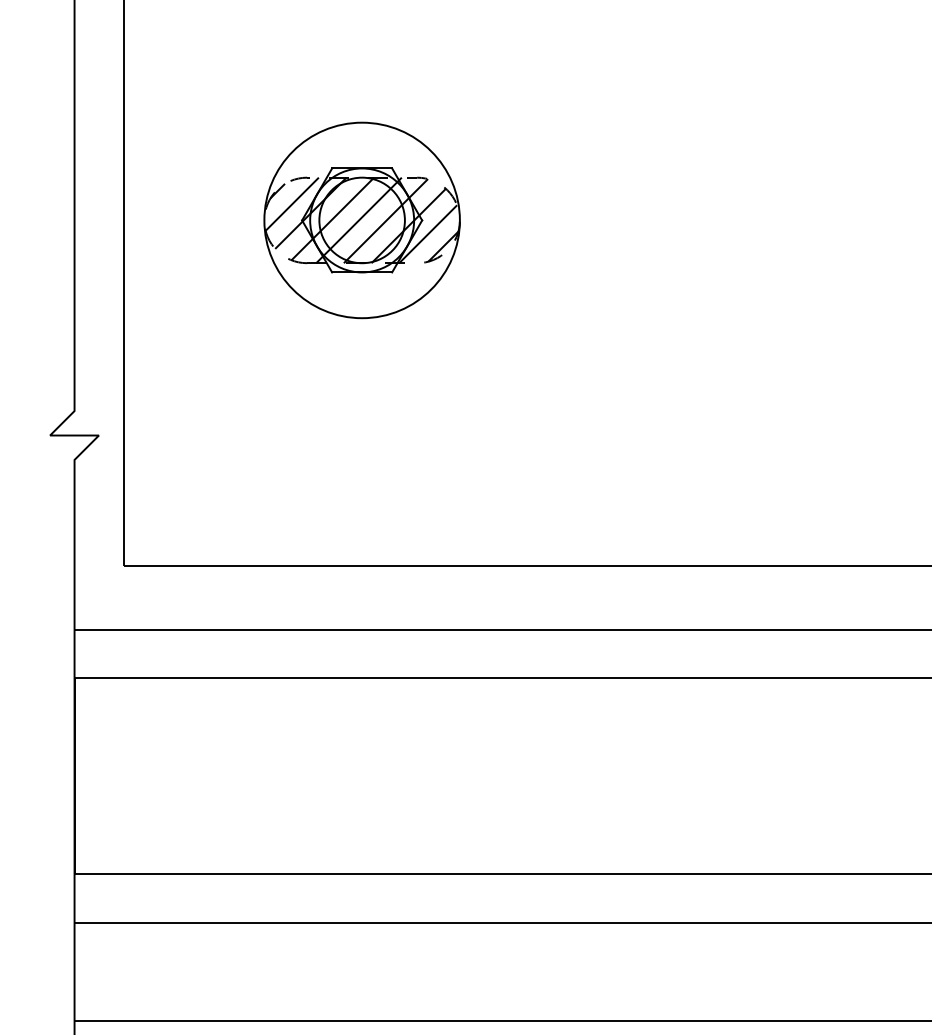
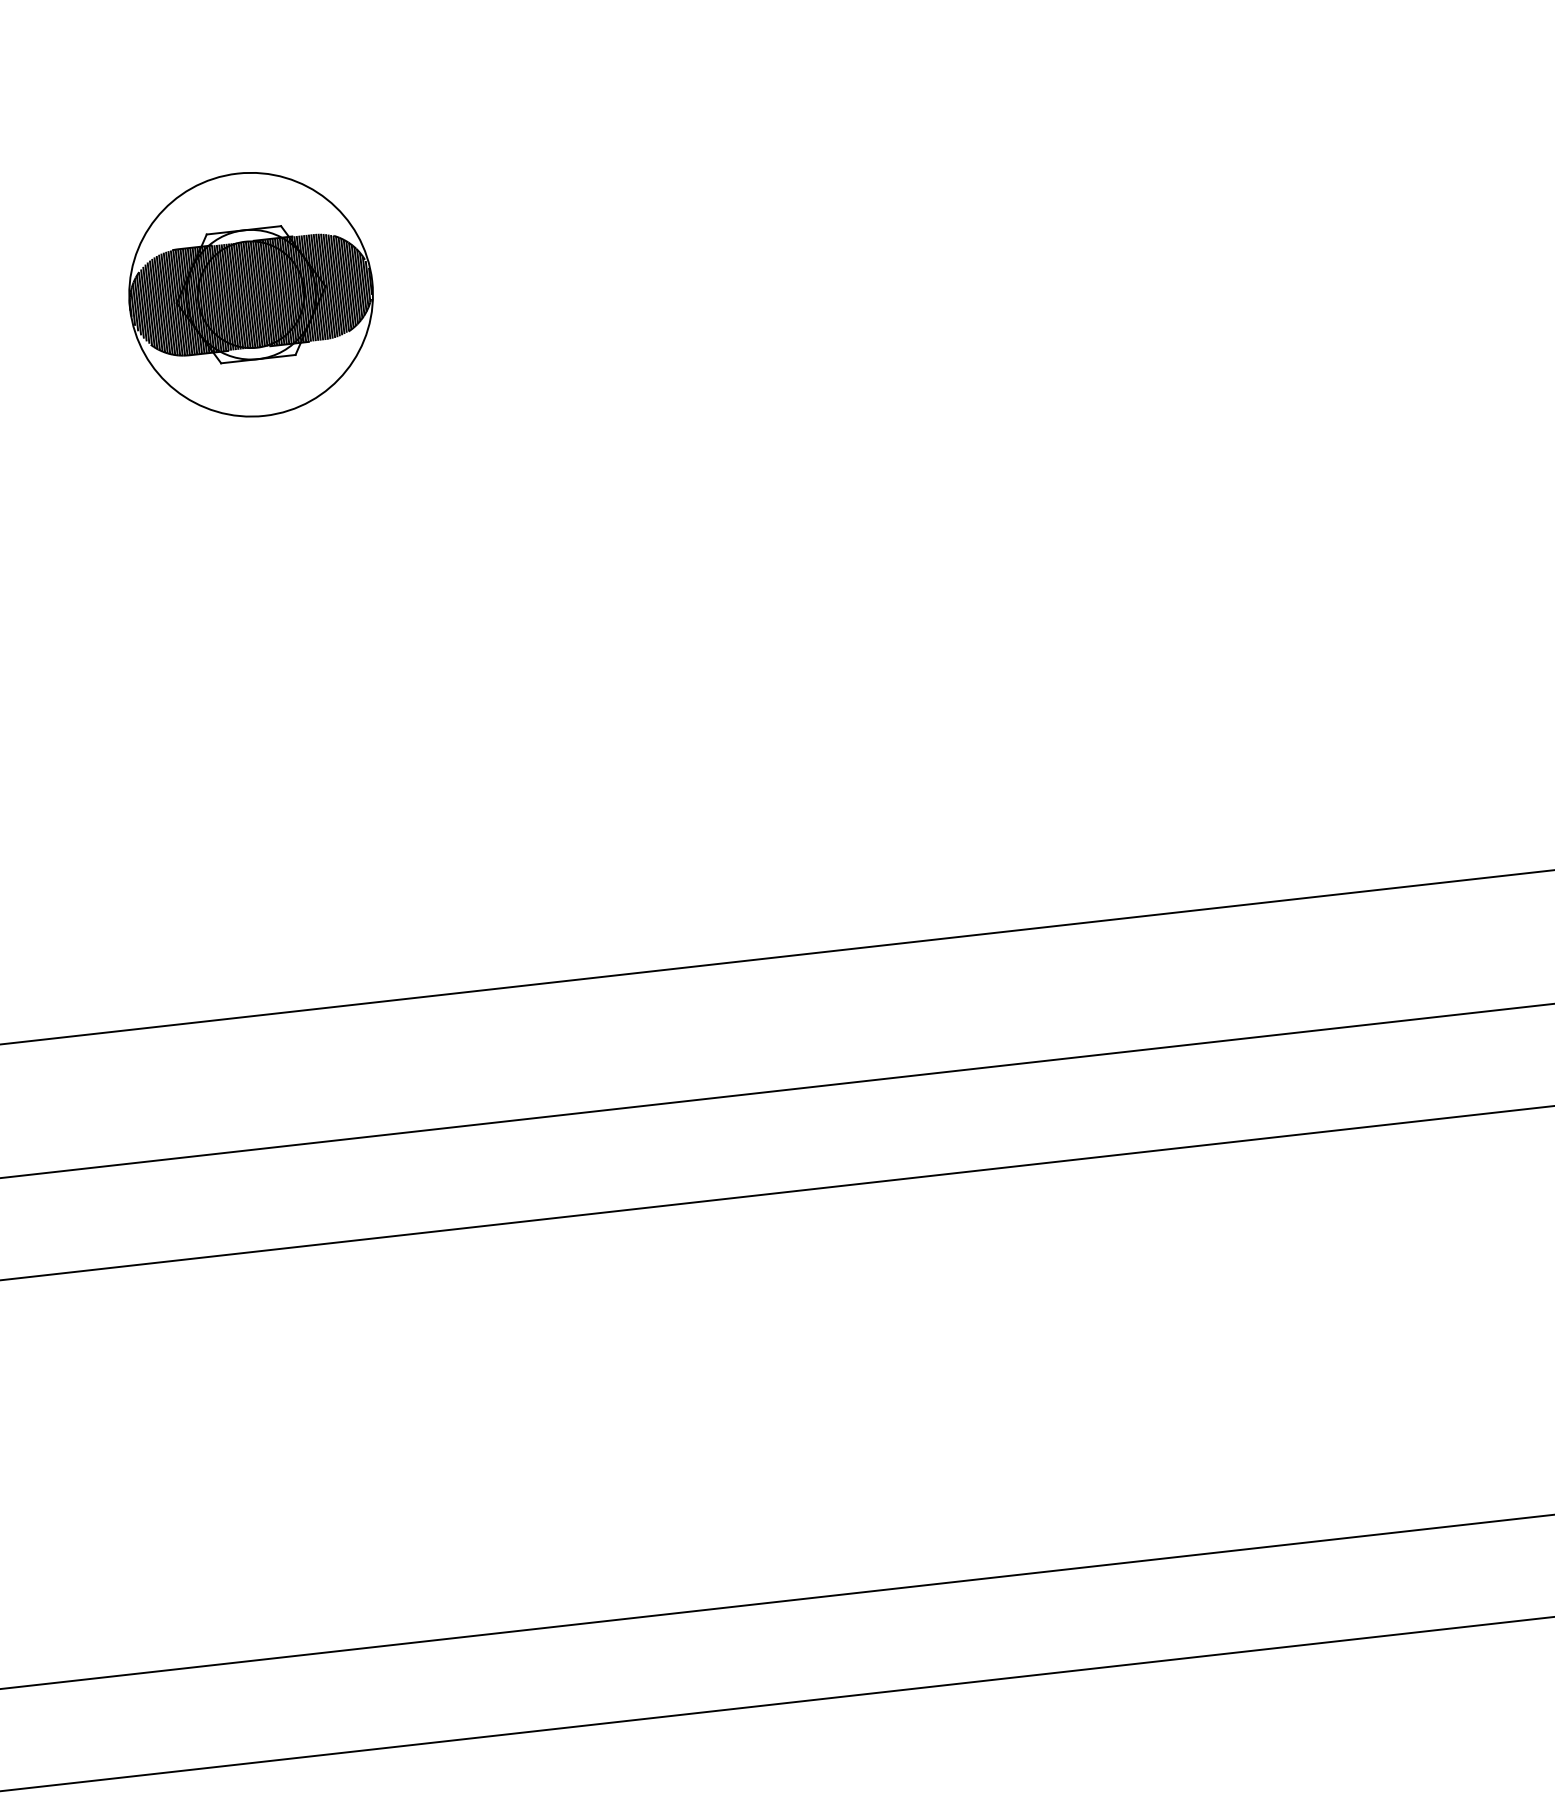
part: (361, 220) -> (249, 294), size x0.6

